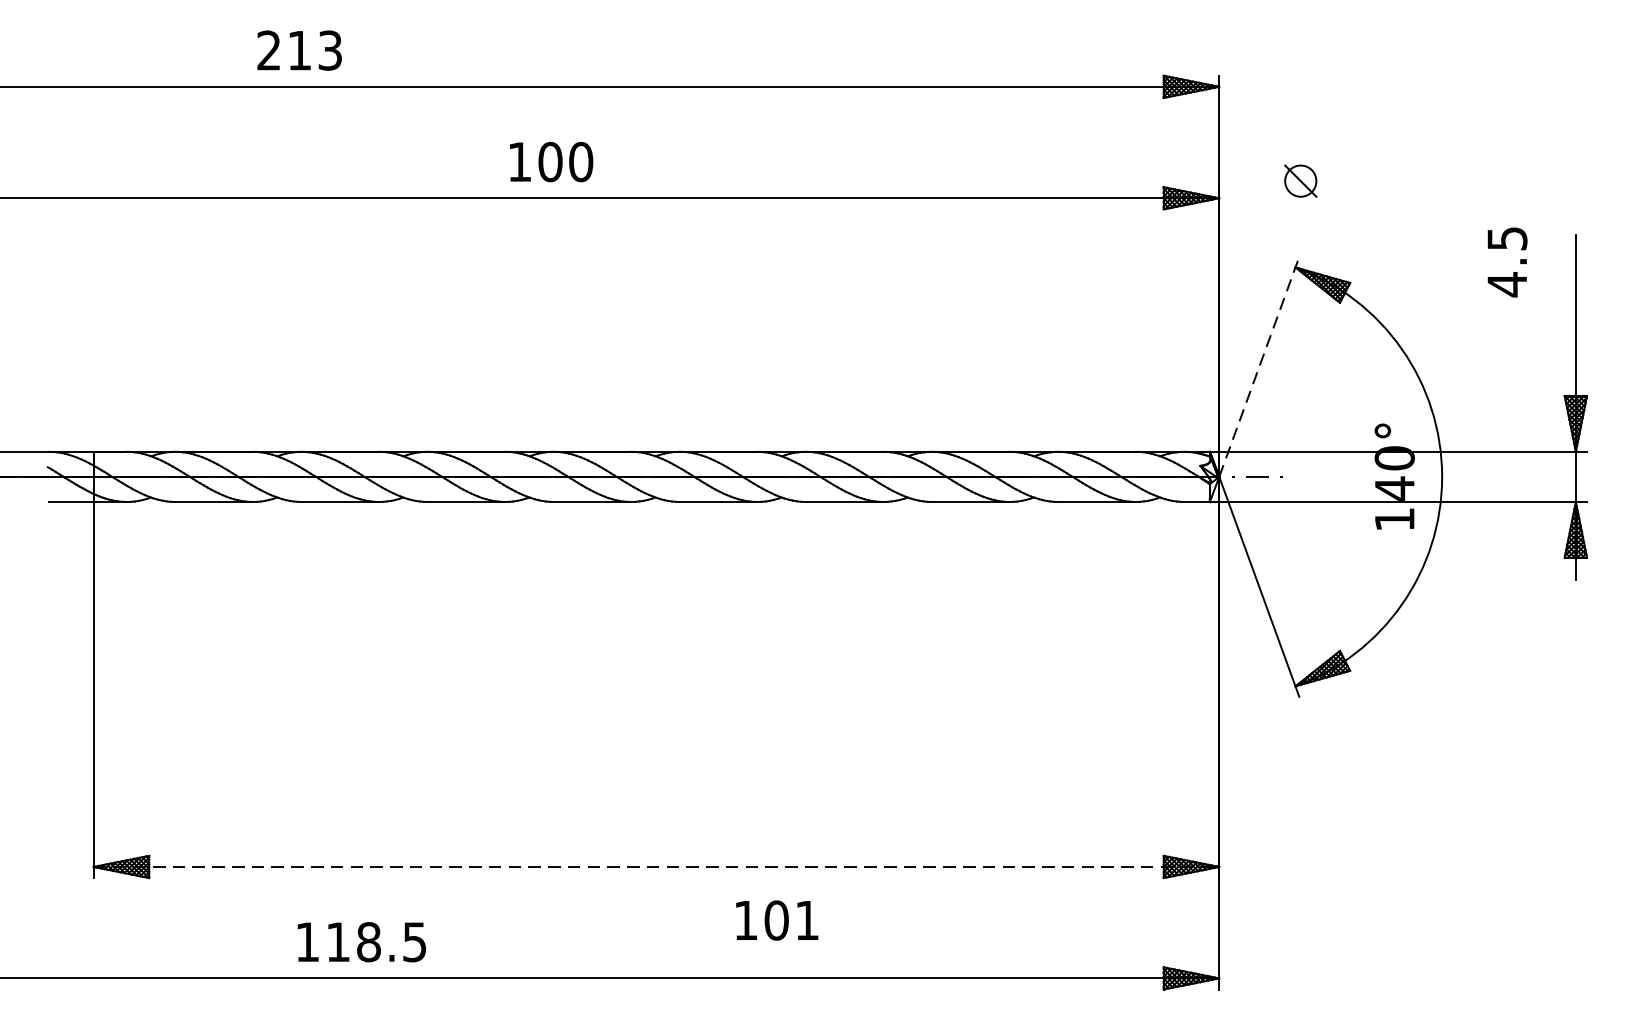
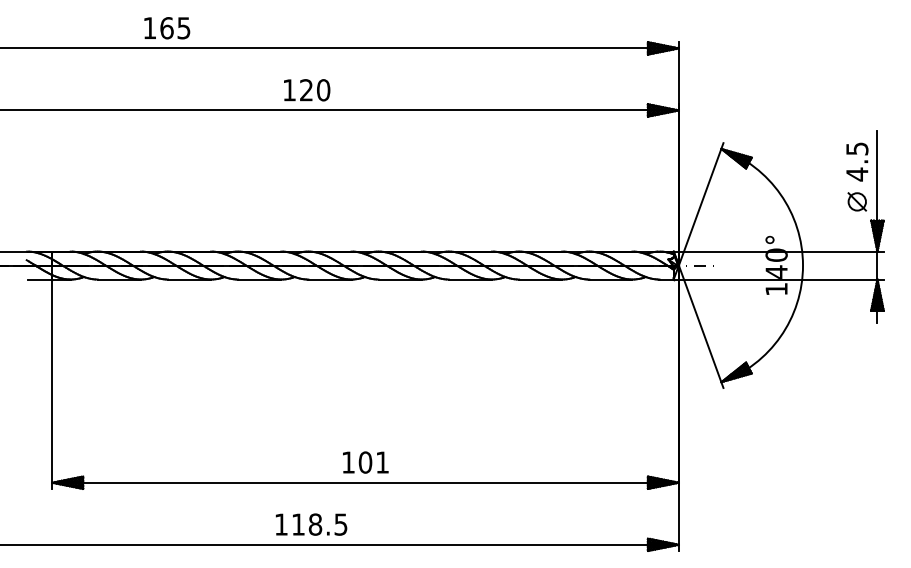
text: (298, 51) -> (166, 28), 213 -> 165
text: (550, 162) -> (306, 90), 100 -> 120
part: (1301, 180) -> (857, 201), moved
text: (1507, 261) -> (857, 161), moved
line: (1259, 365) -> (701, 203), dashed -> solid
line: (658, 866) -> (366, 482), dashed -> solid
text: (776, 920) -> (365, 462), moved
text: (361, 941) -> (311, 524), moved

